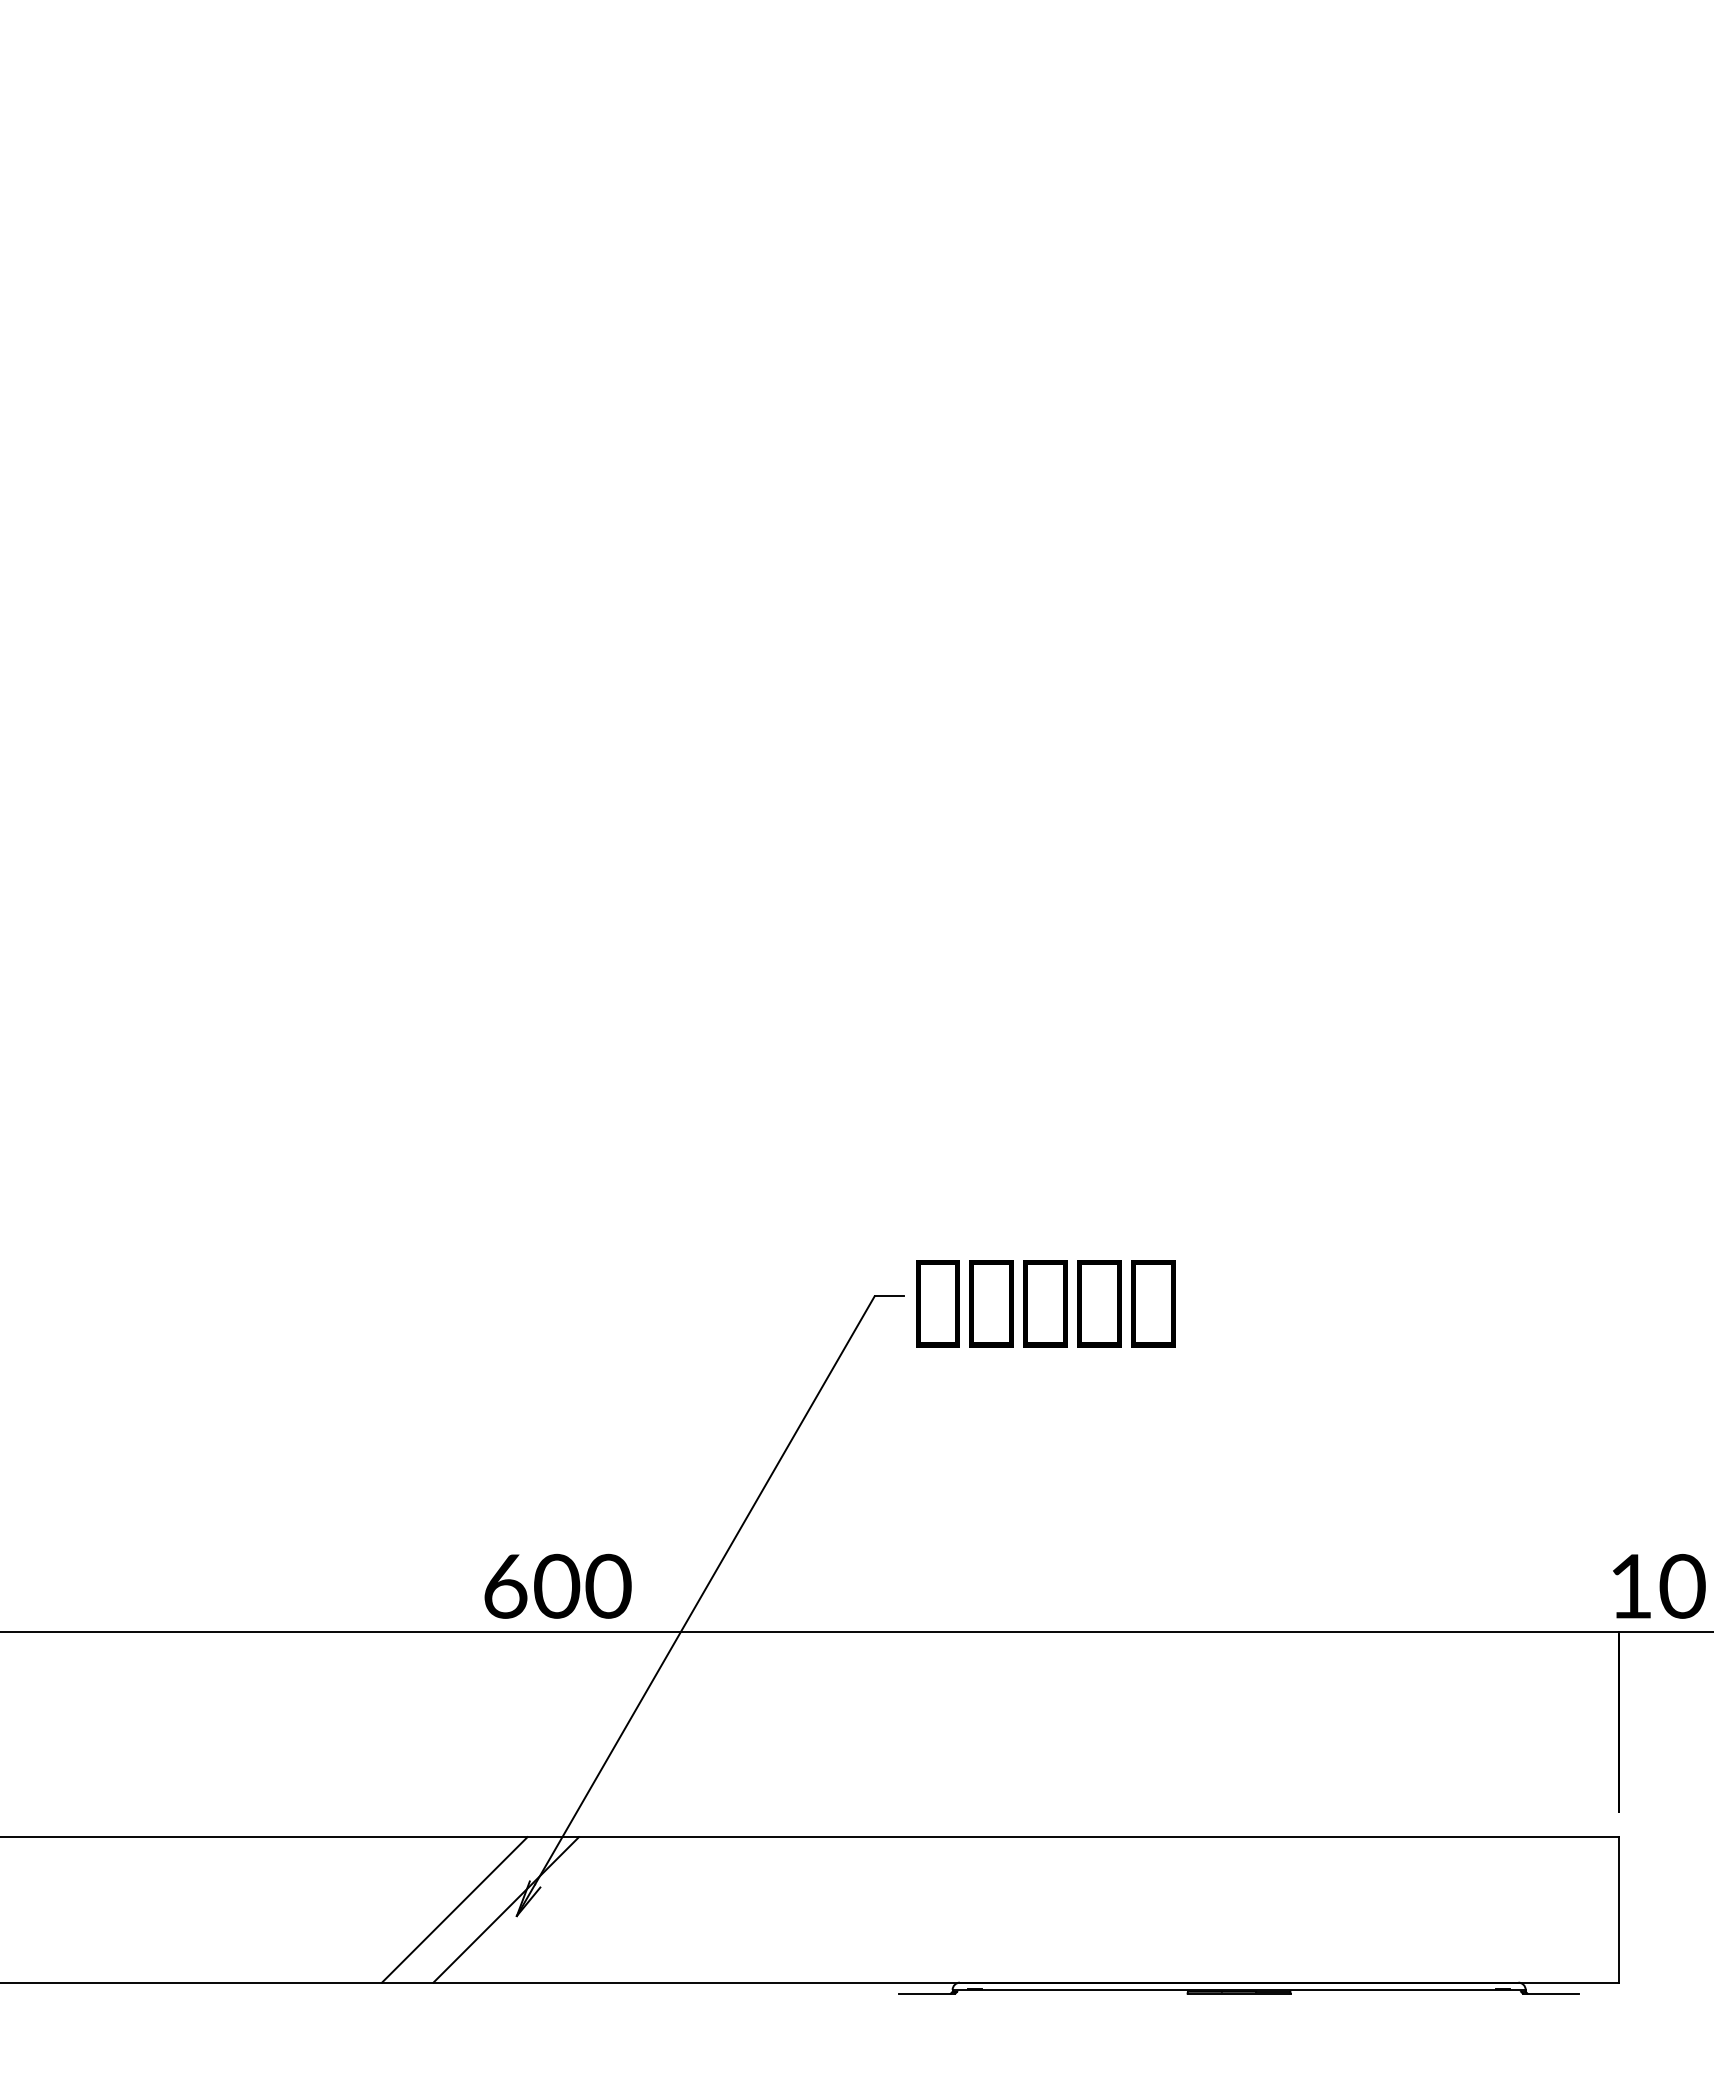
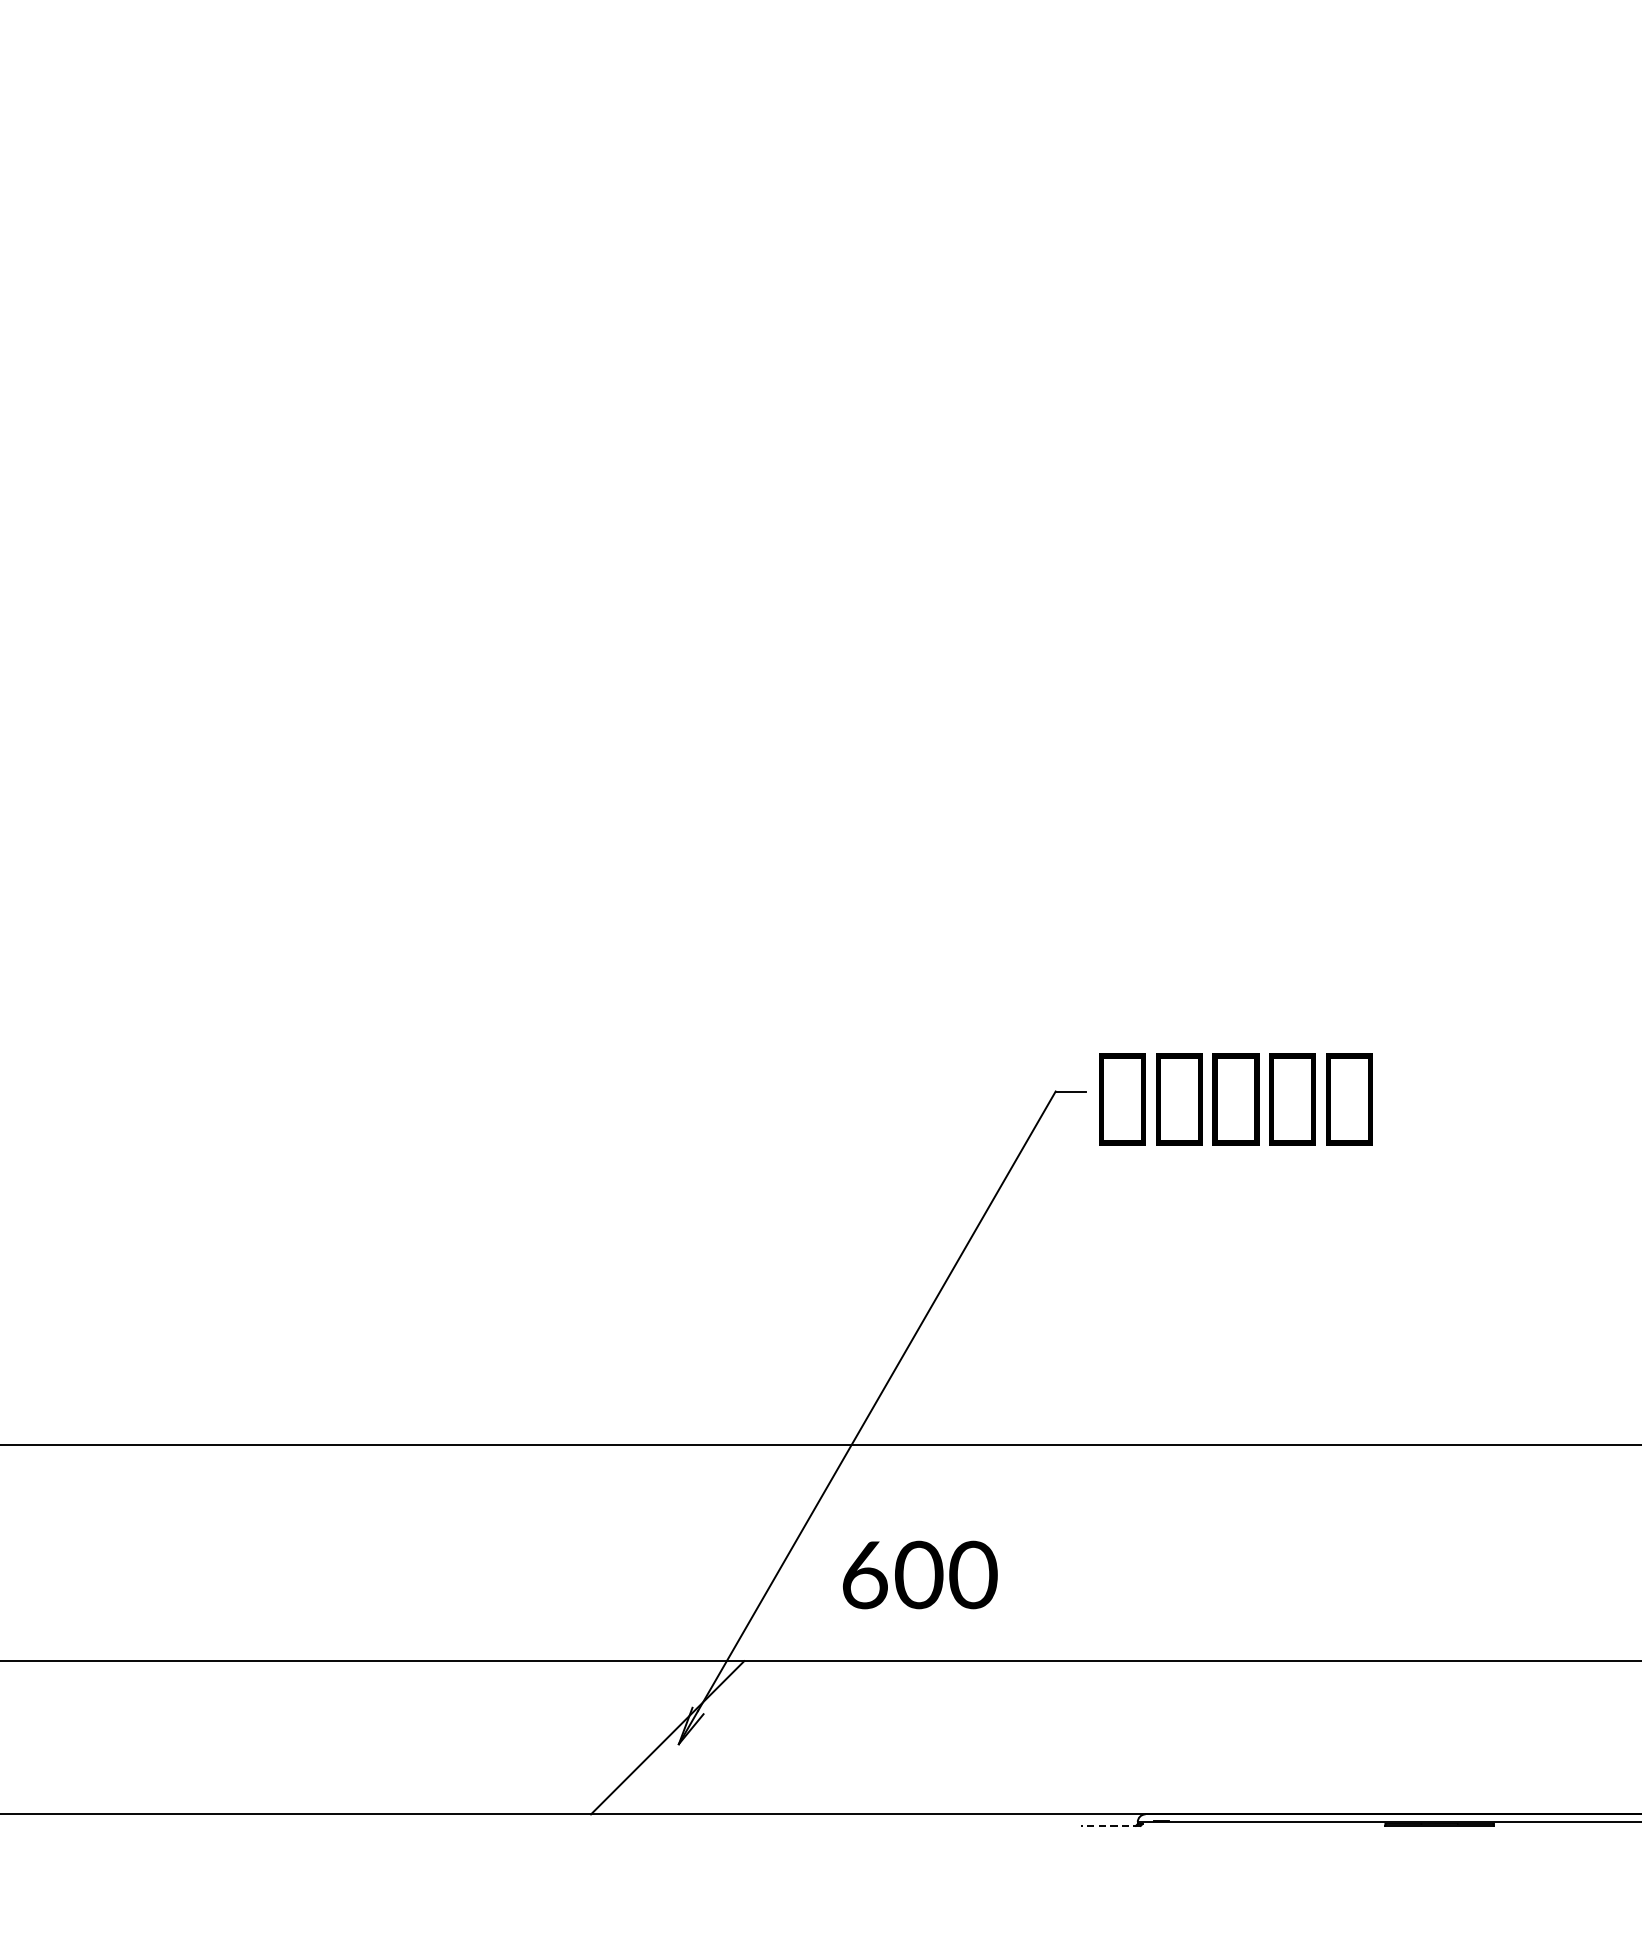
text: (557, 1585) -> (919, 1574), moved
line: (454, 1909) -> (613, 1737), removed
line: (926, 1993) -> (1110, 1825), solid -> dashed

